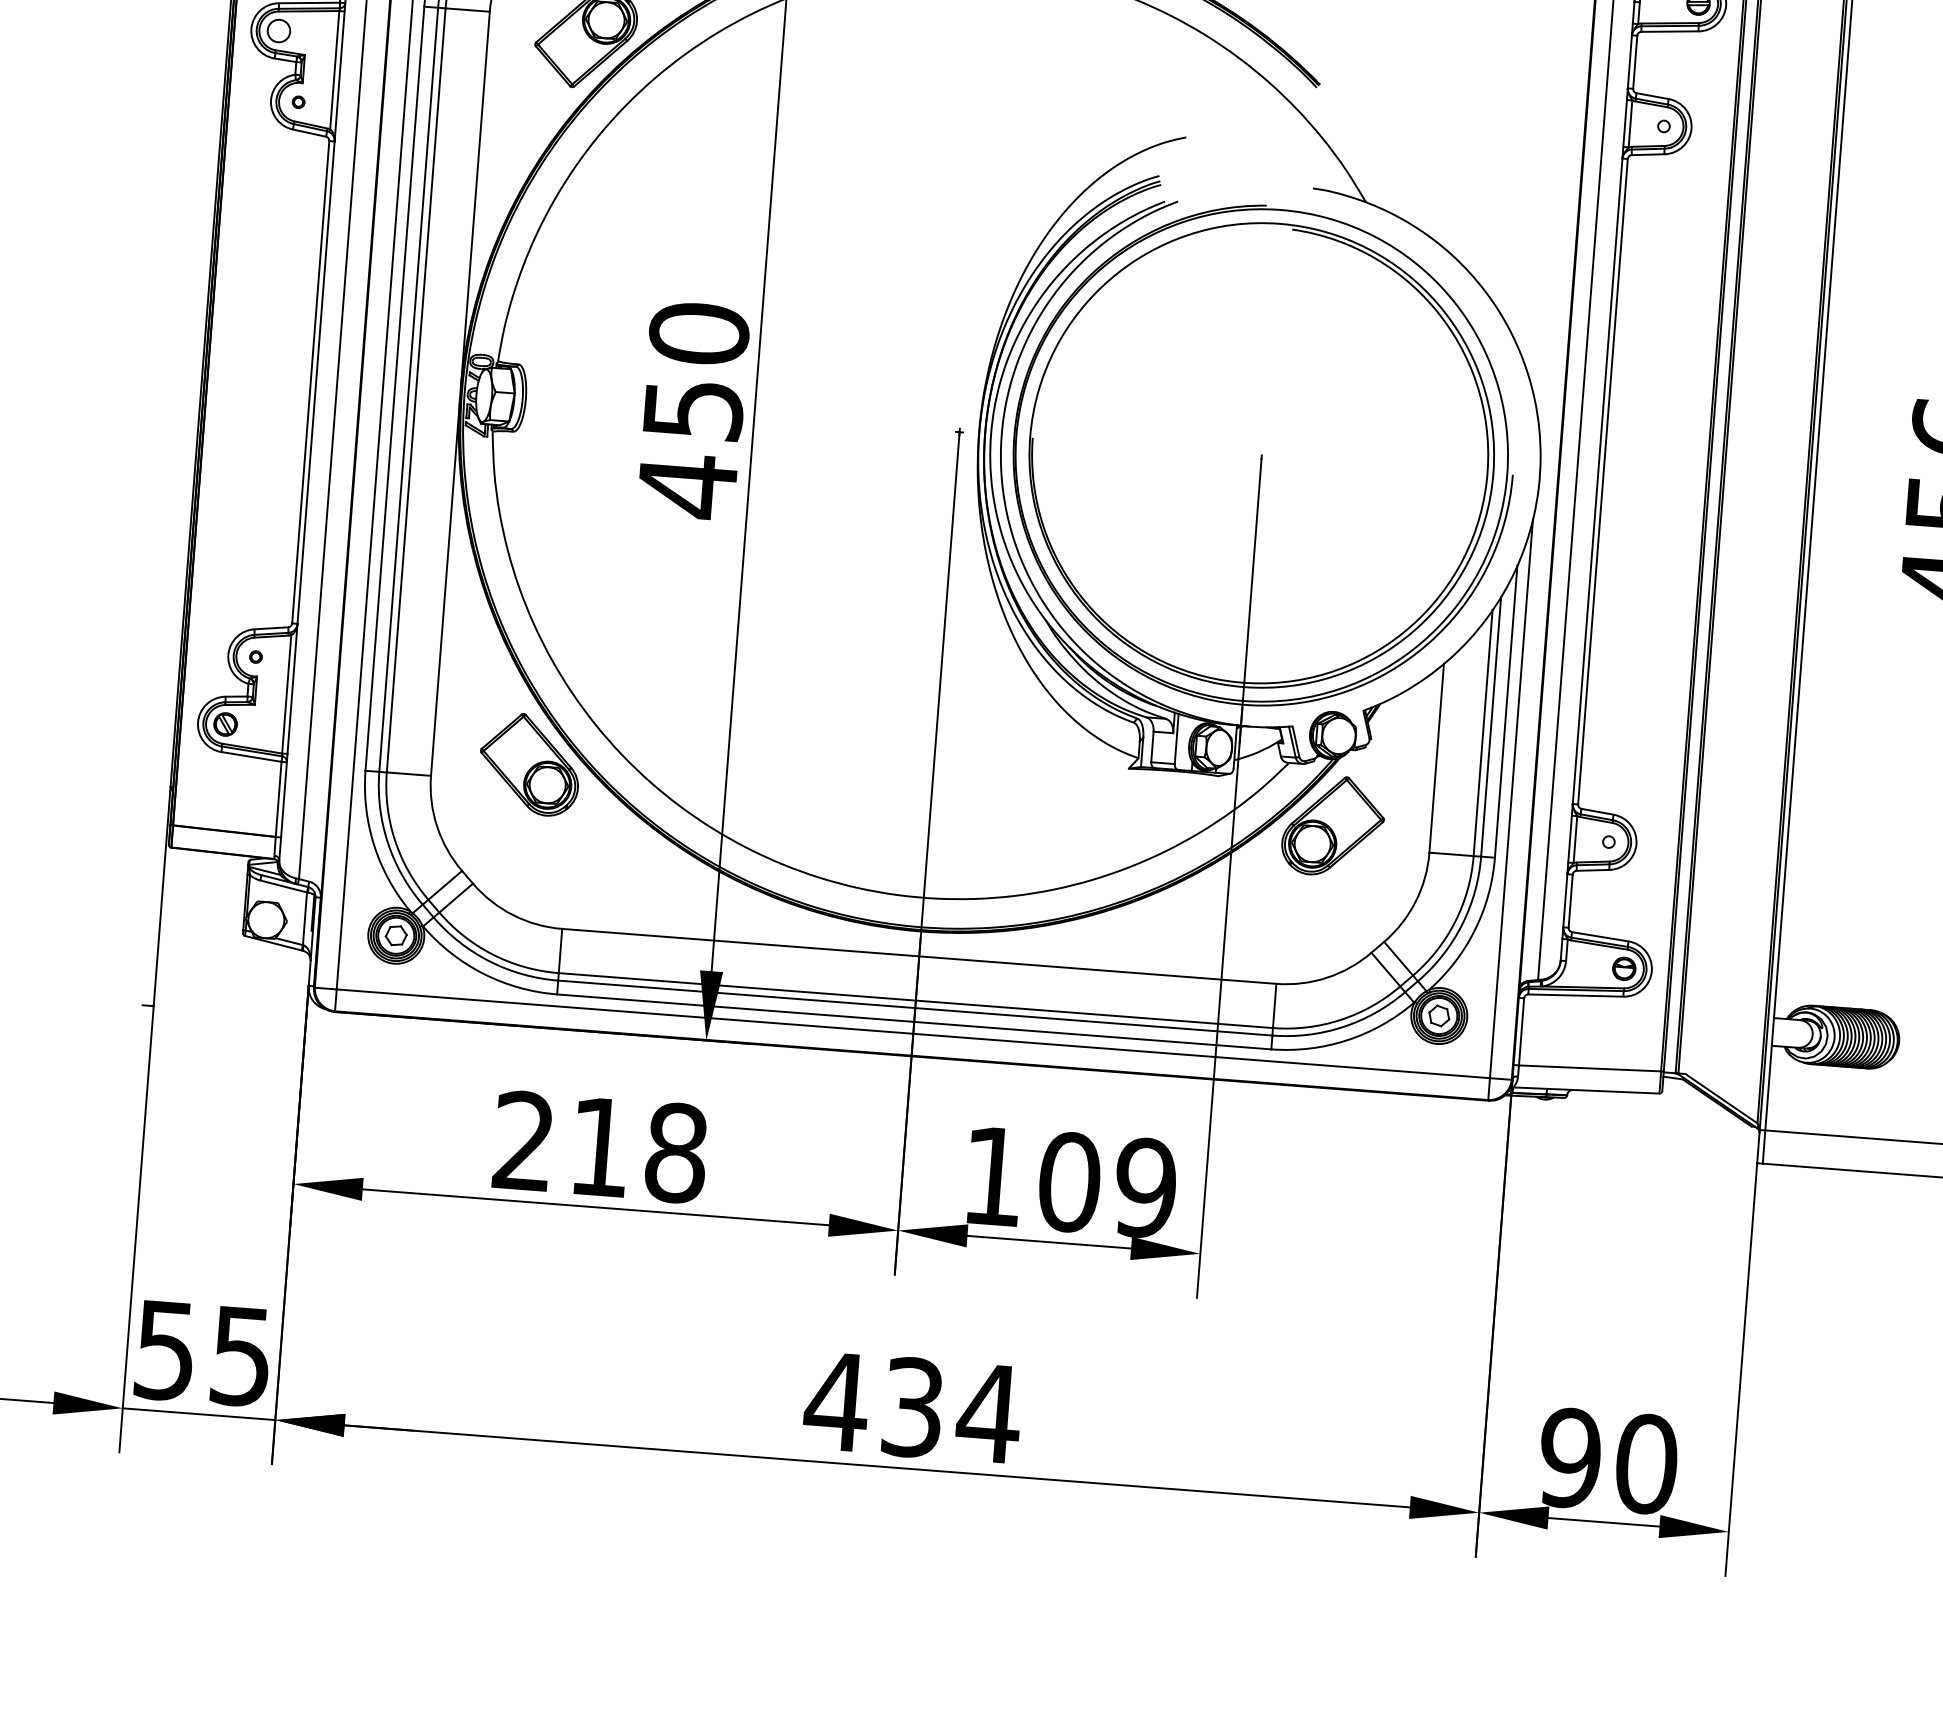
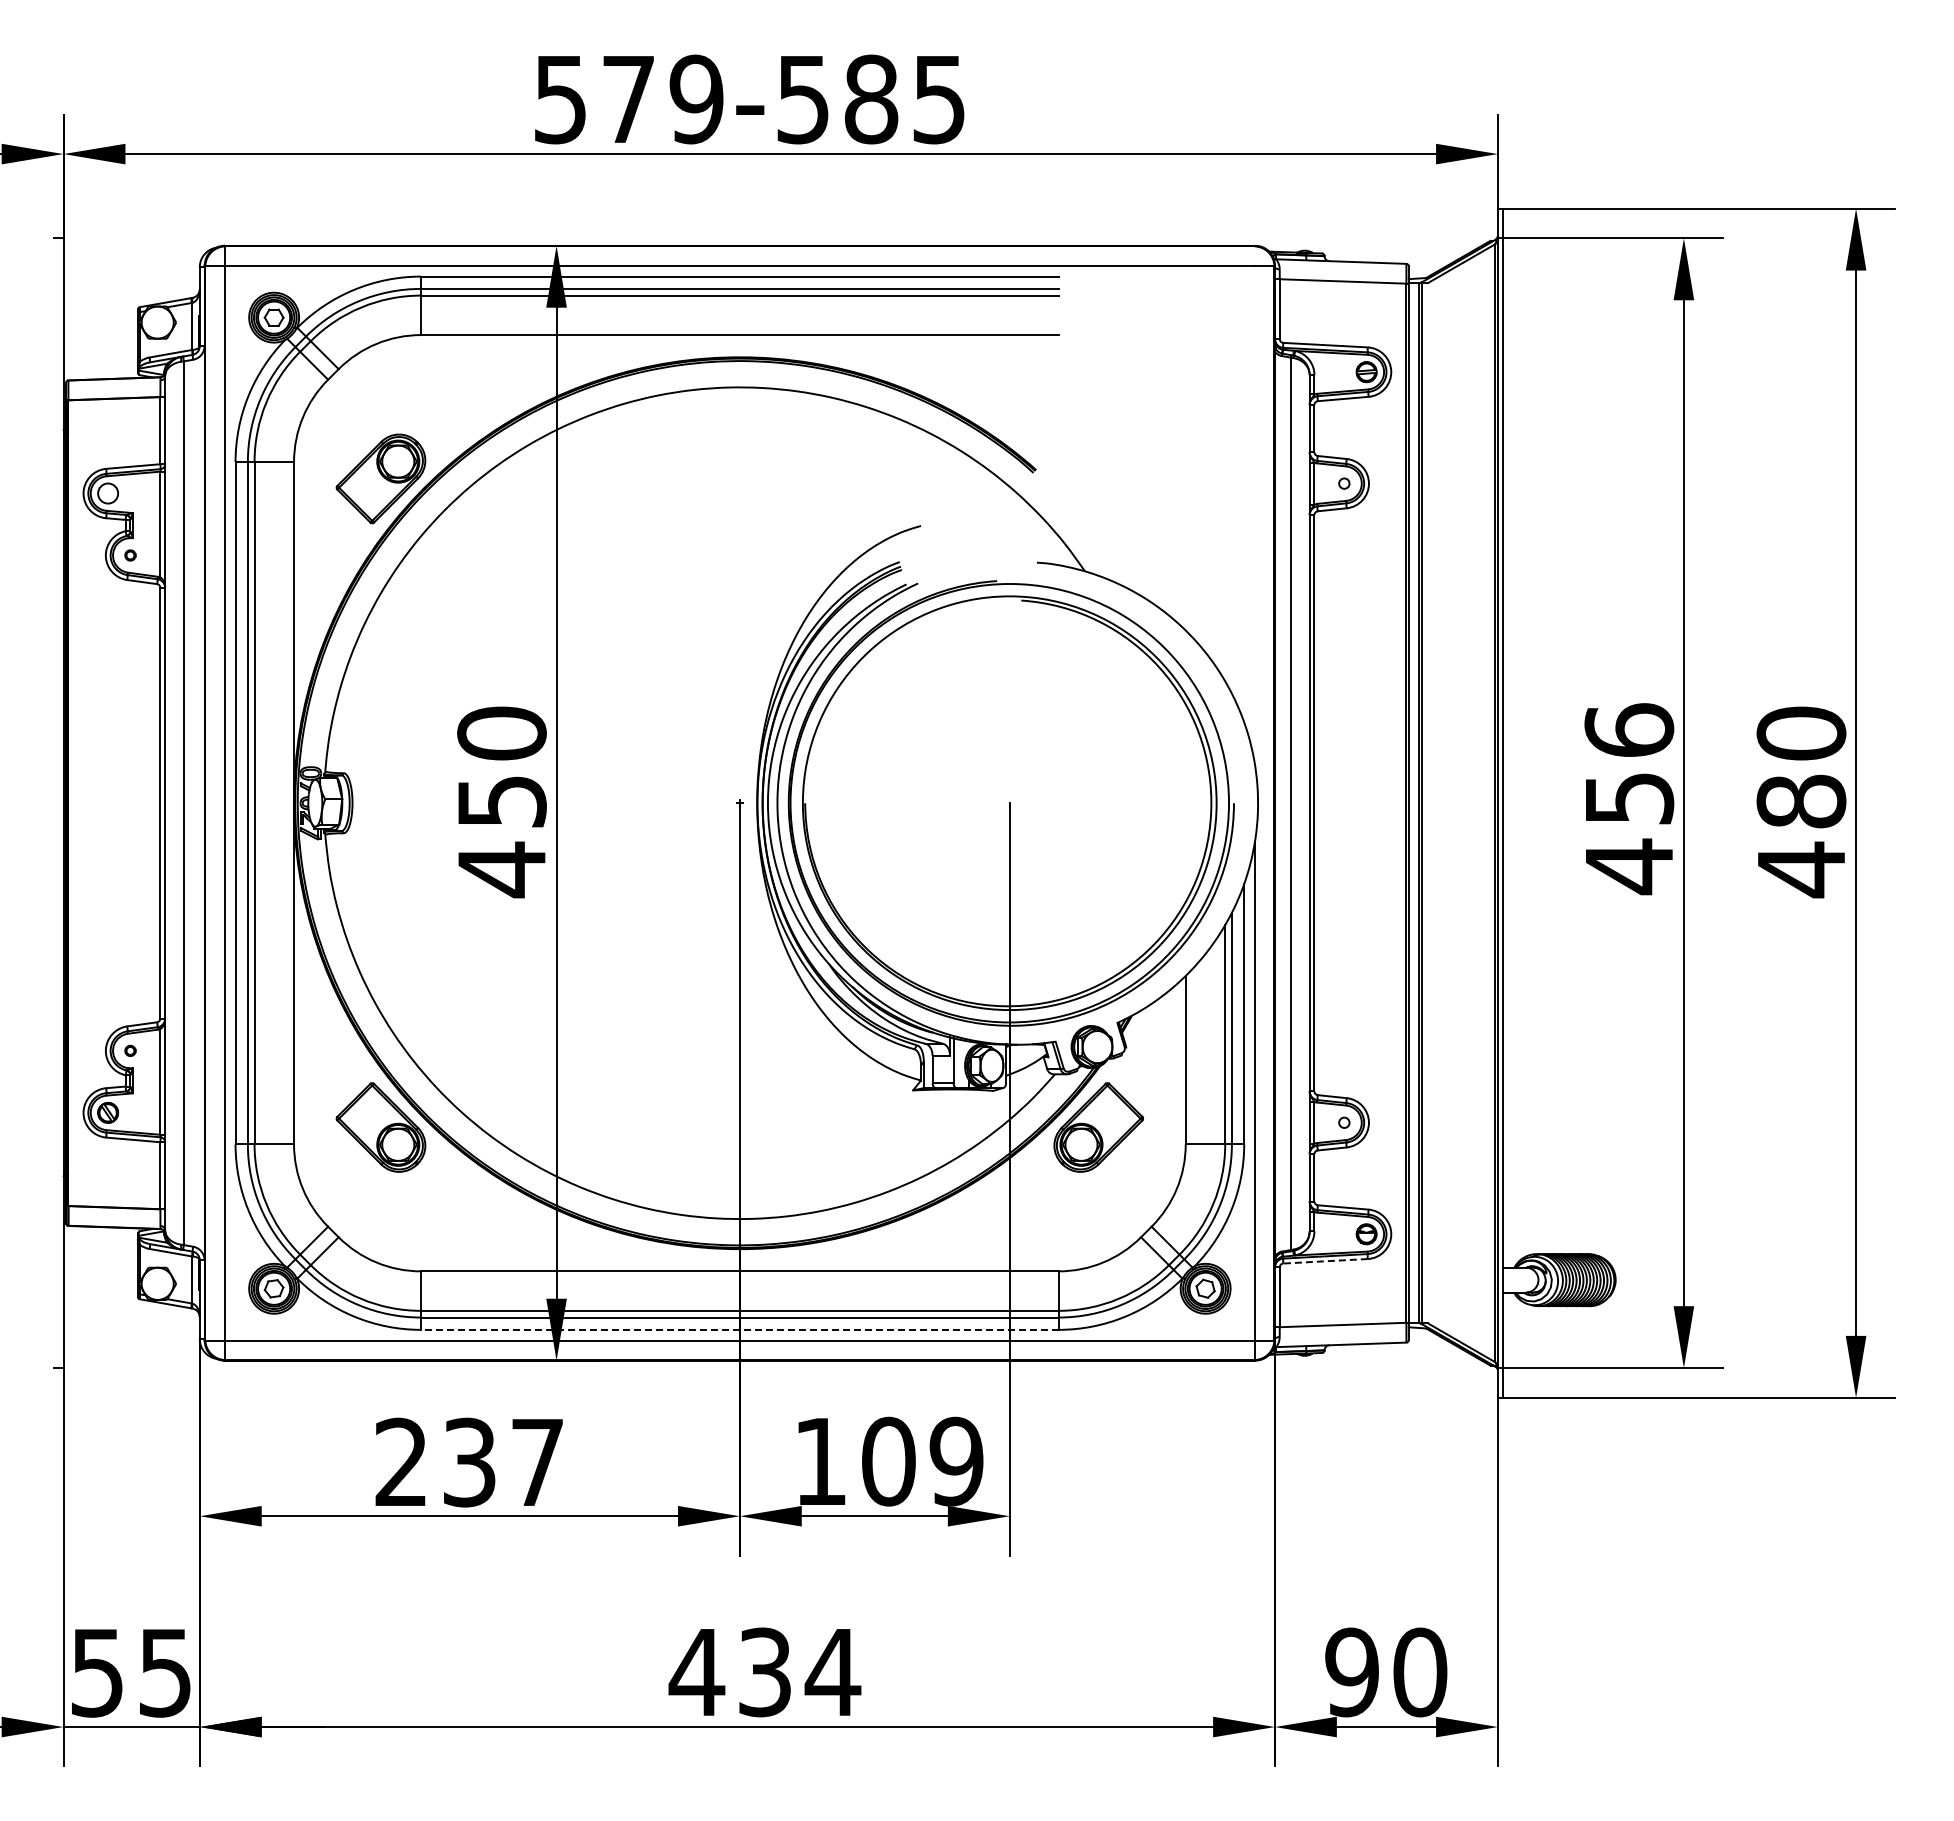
line: (1575, 995) -> (1325, 1261), solid -> dashed
line: (913, 1021) -> (739, 1329), solid -> dashed
text: (639, 1150) -> (504, 1462), 218 -> 237

